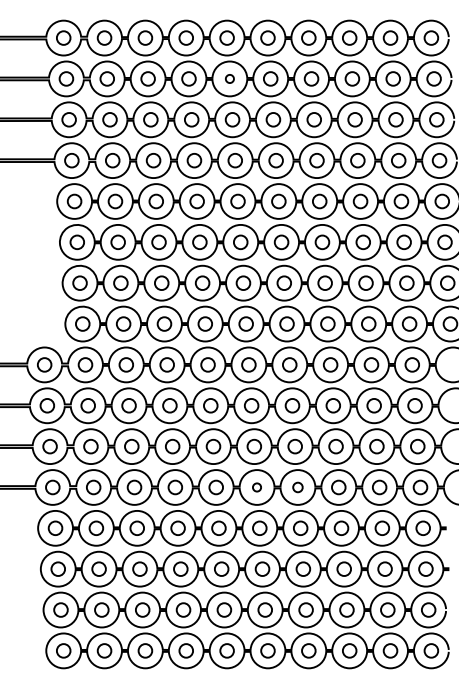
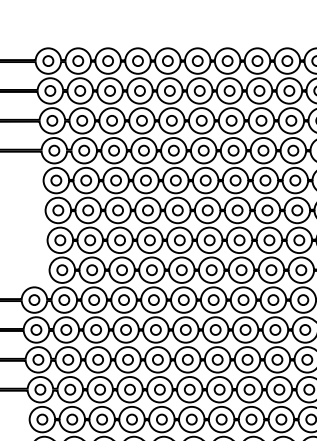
circle: (229, 78) -> (169, 90), size x1.67
circle: (256, 487) -> (189, 389), size x1.67
circle: (297, 487) -> (219, 389), size x1.43

